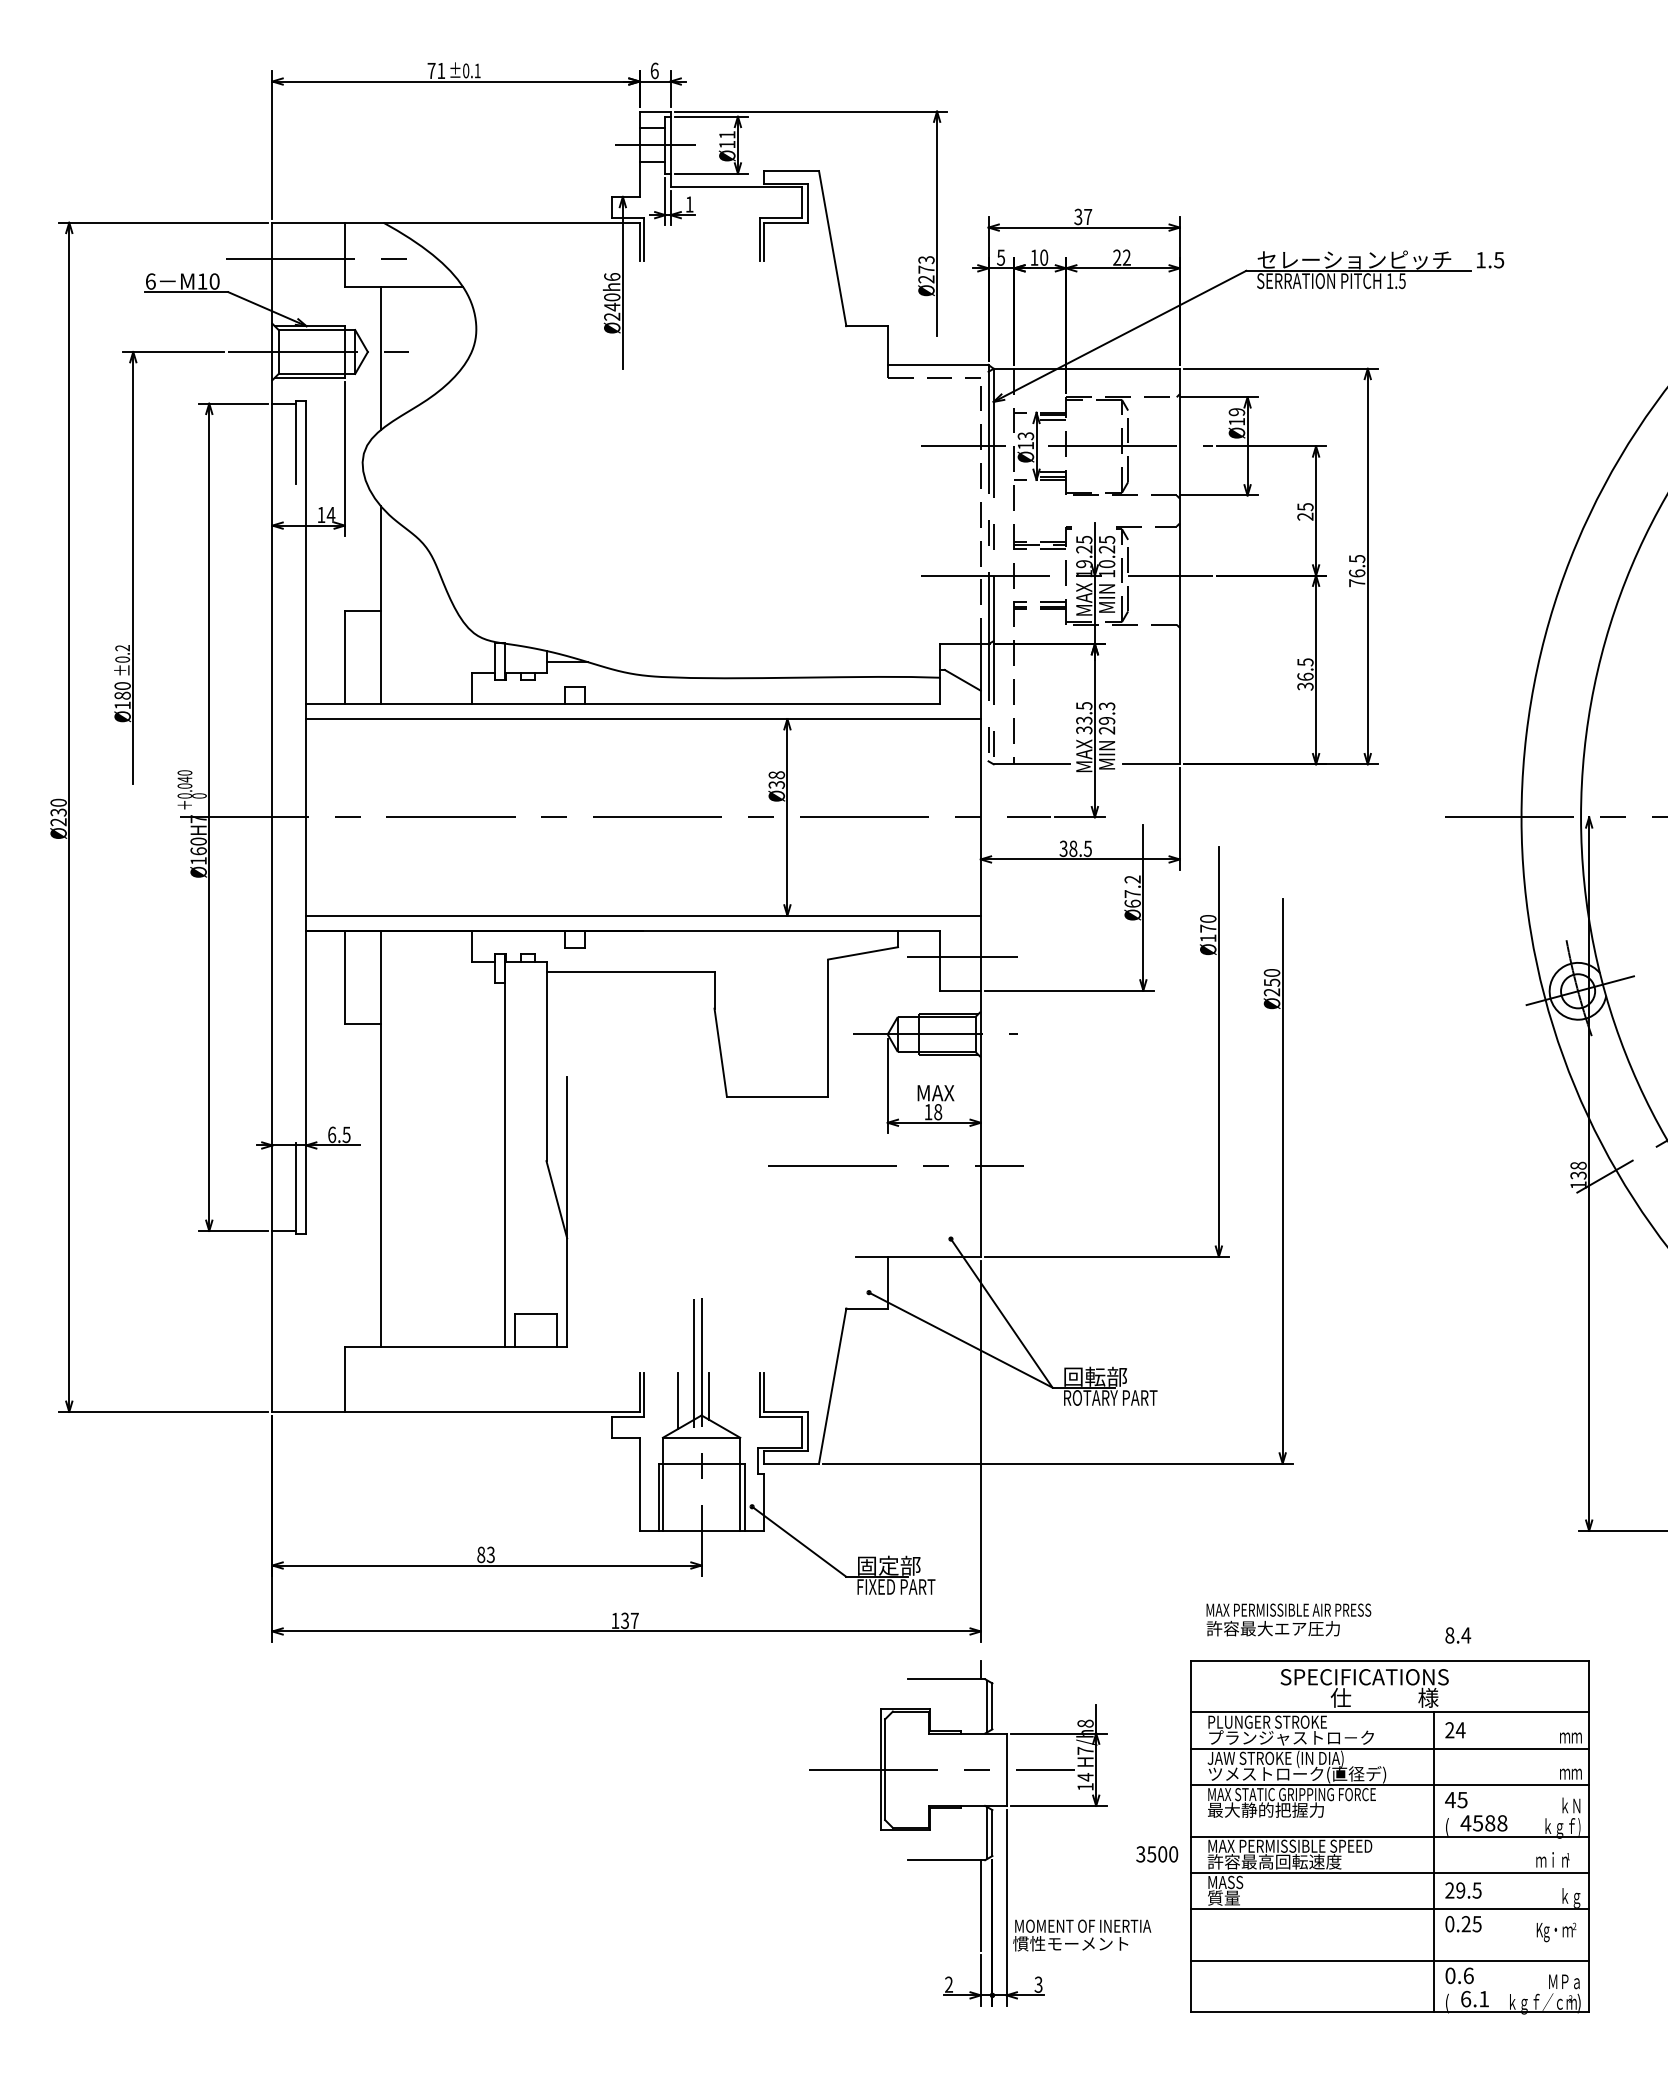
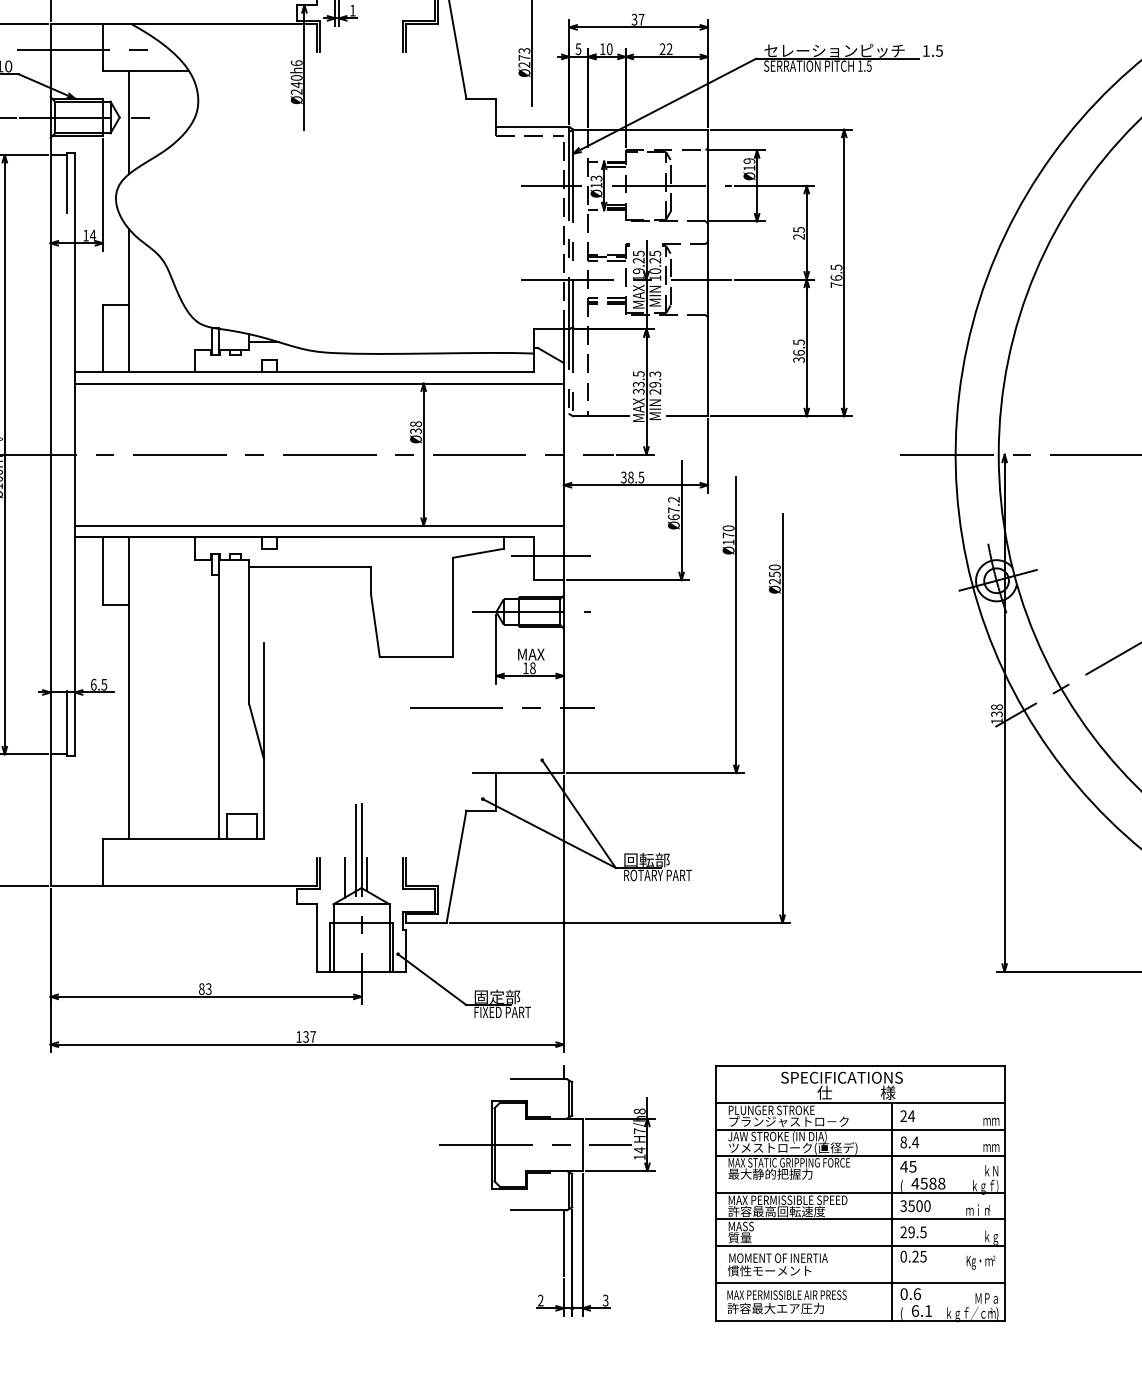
text: (1288, 1619) -> (786, 1301), moved
text: (1458, 1635) -> (909, 1142), moved
text: (1157, 1854) -> (915, 1206), moved
text: (1082, 1935) -> (778, 1264), moved

